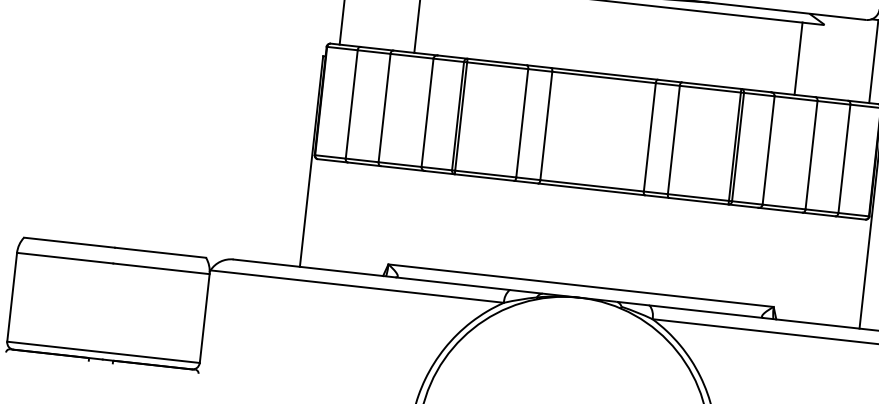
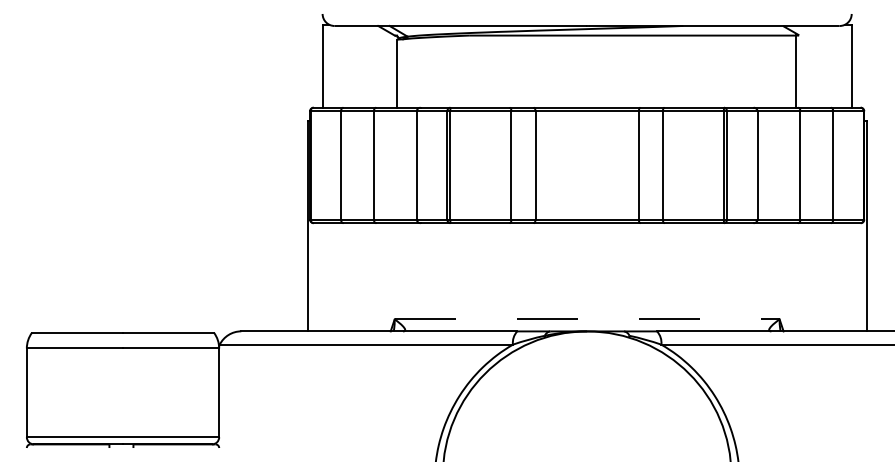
line: (798, 58) -> (796, 71), moved
line: (581, 285) -> (587, 319), solid -> dashed

